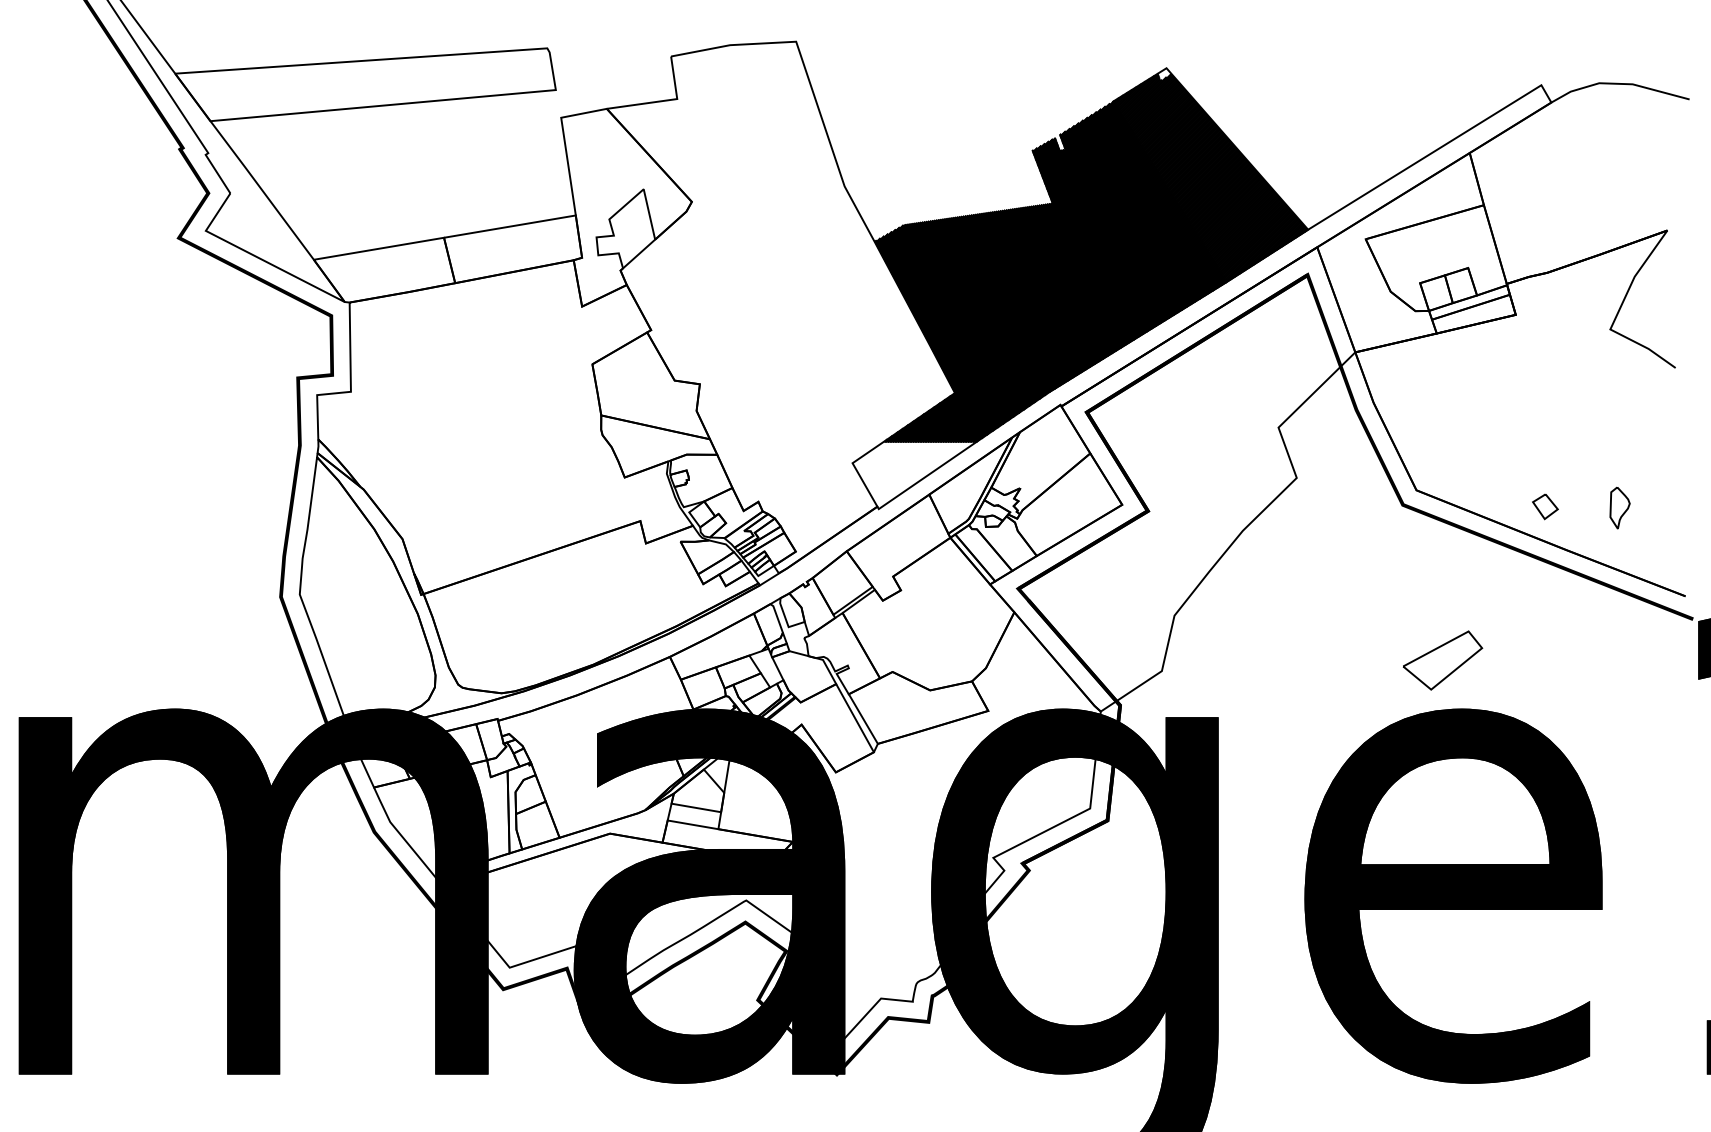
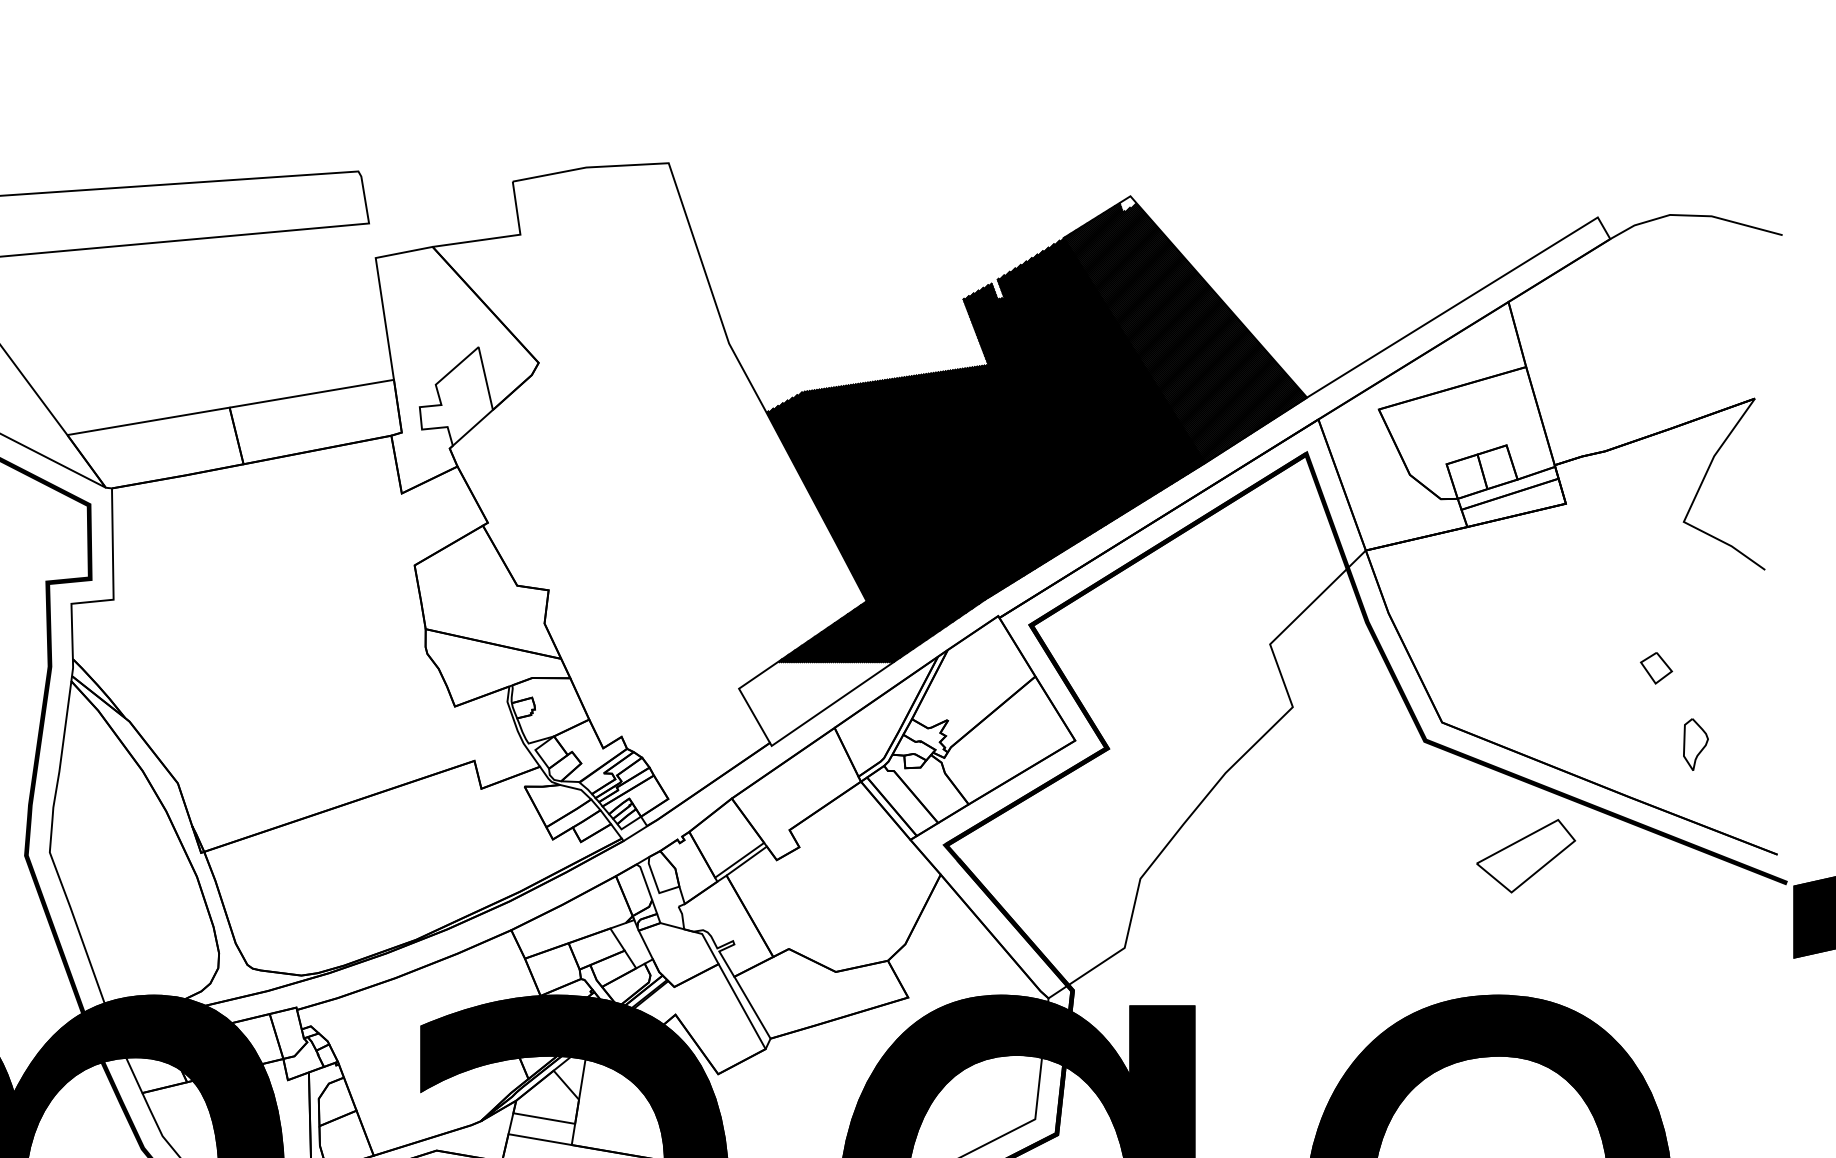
part: (1545, 506) -> (1656, 667), moved
part: (1443, 660) -> (1526, 856), moved

